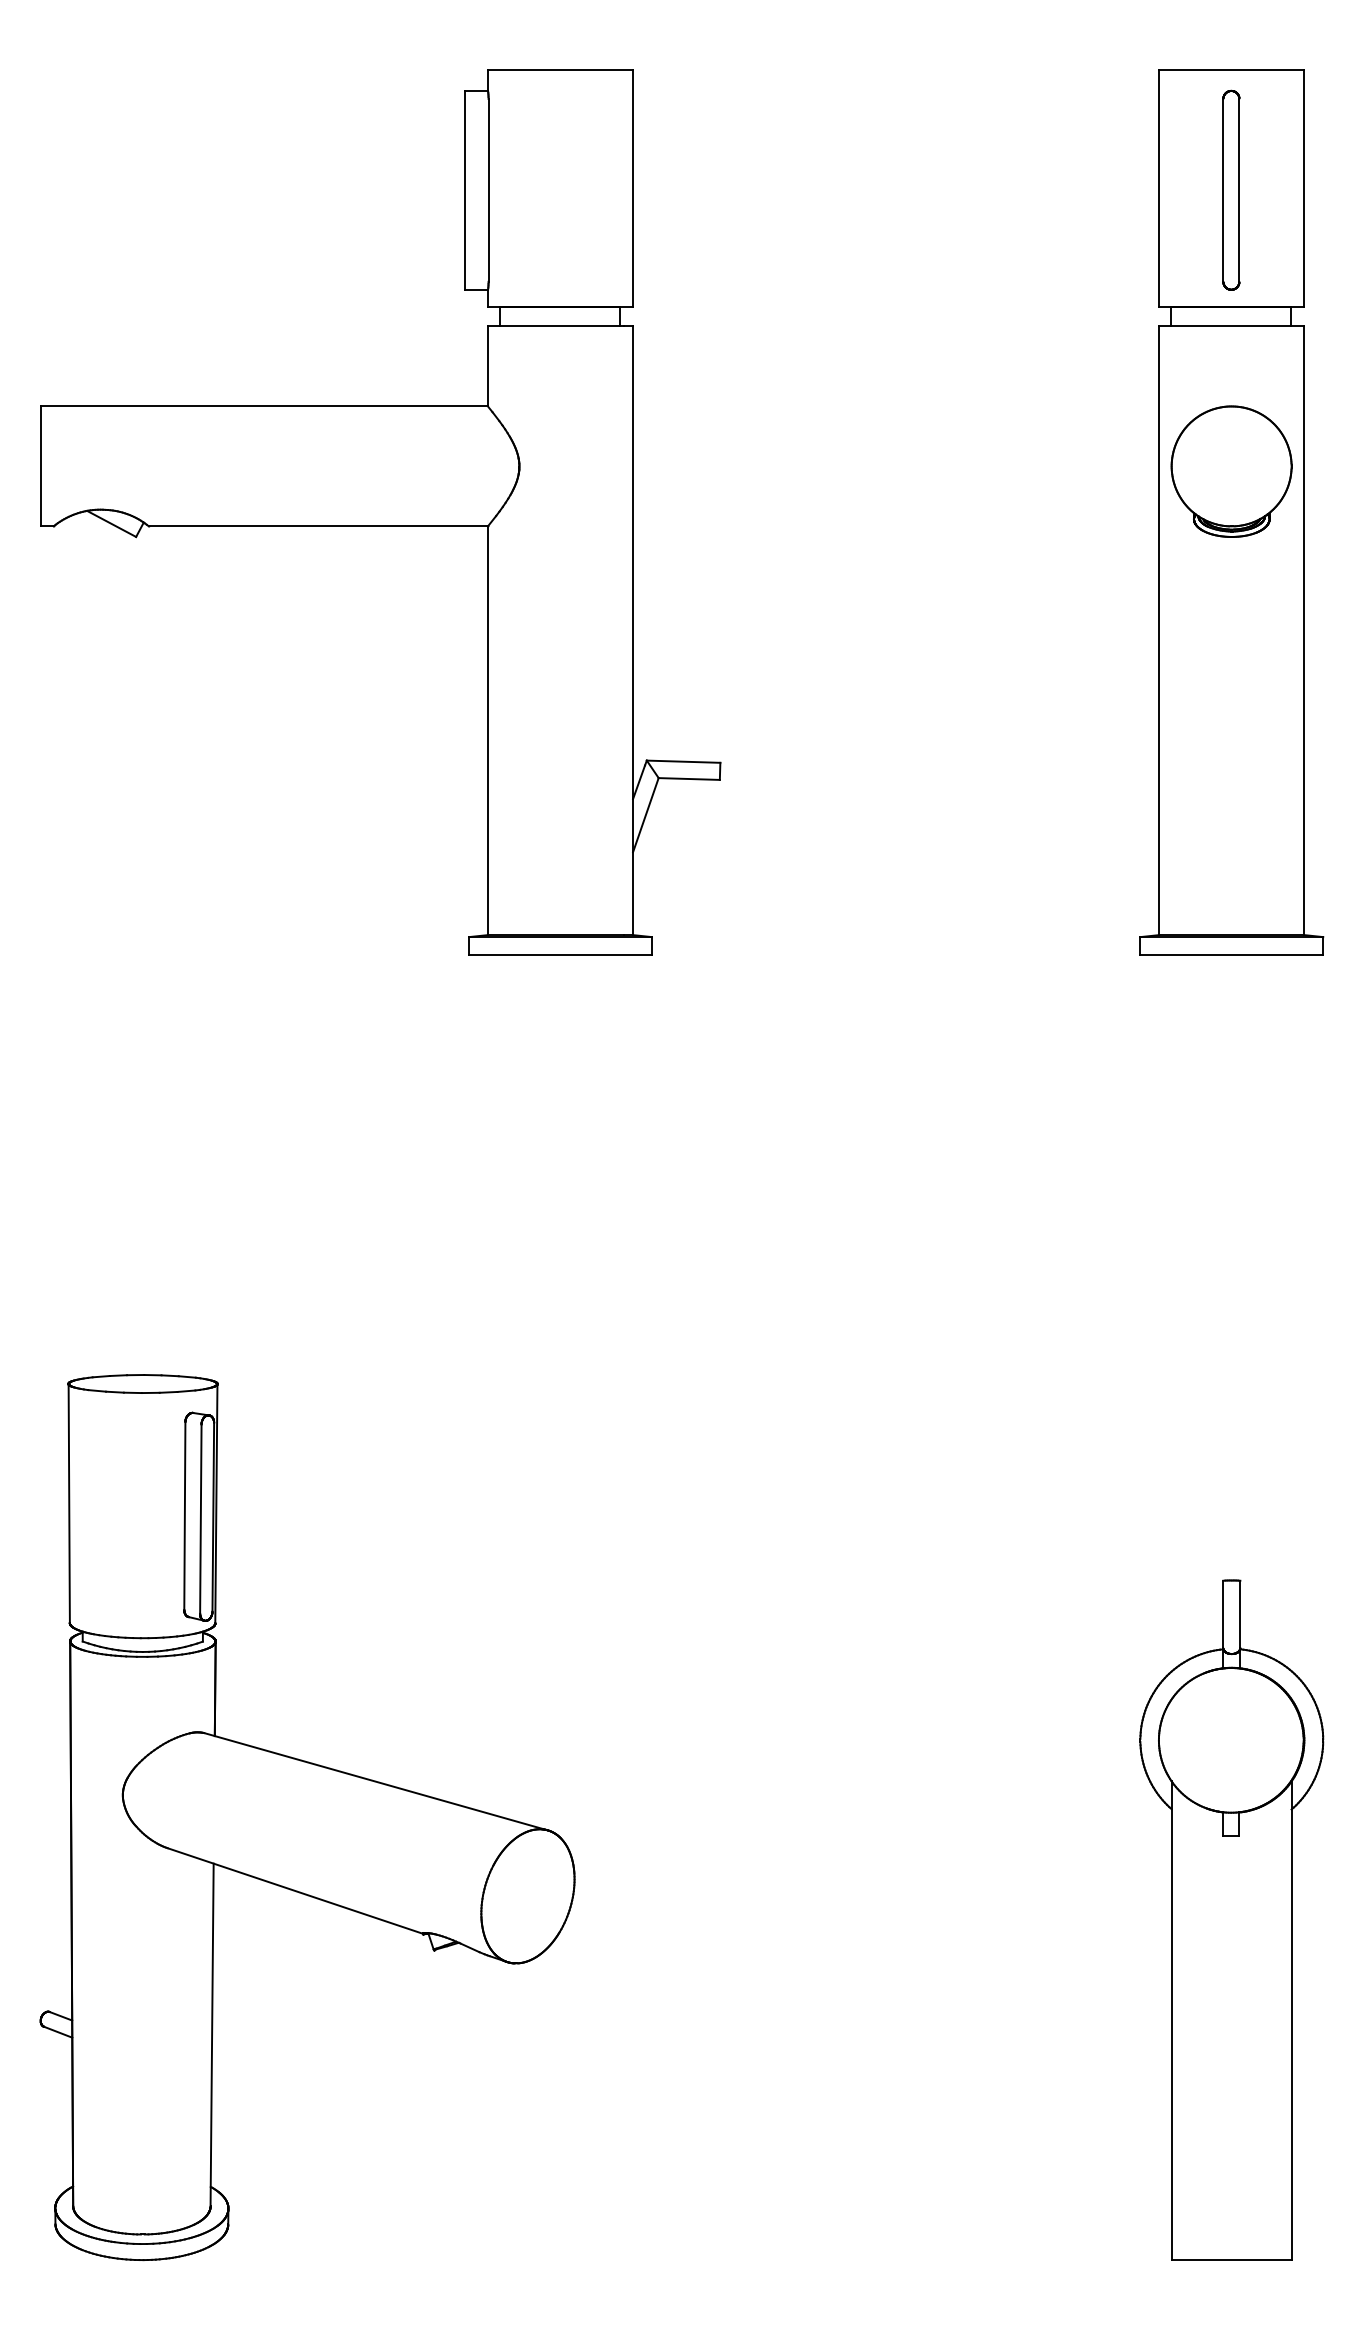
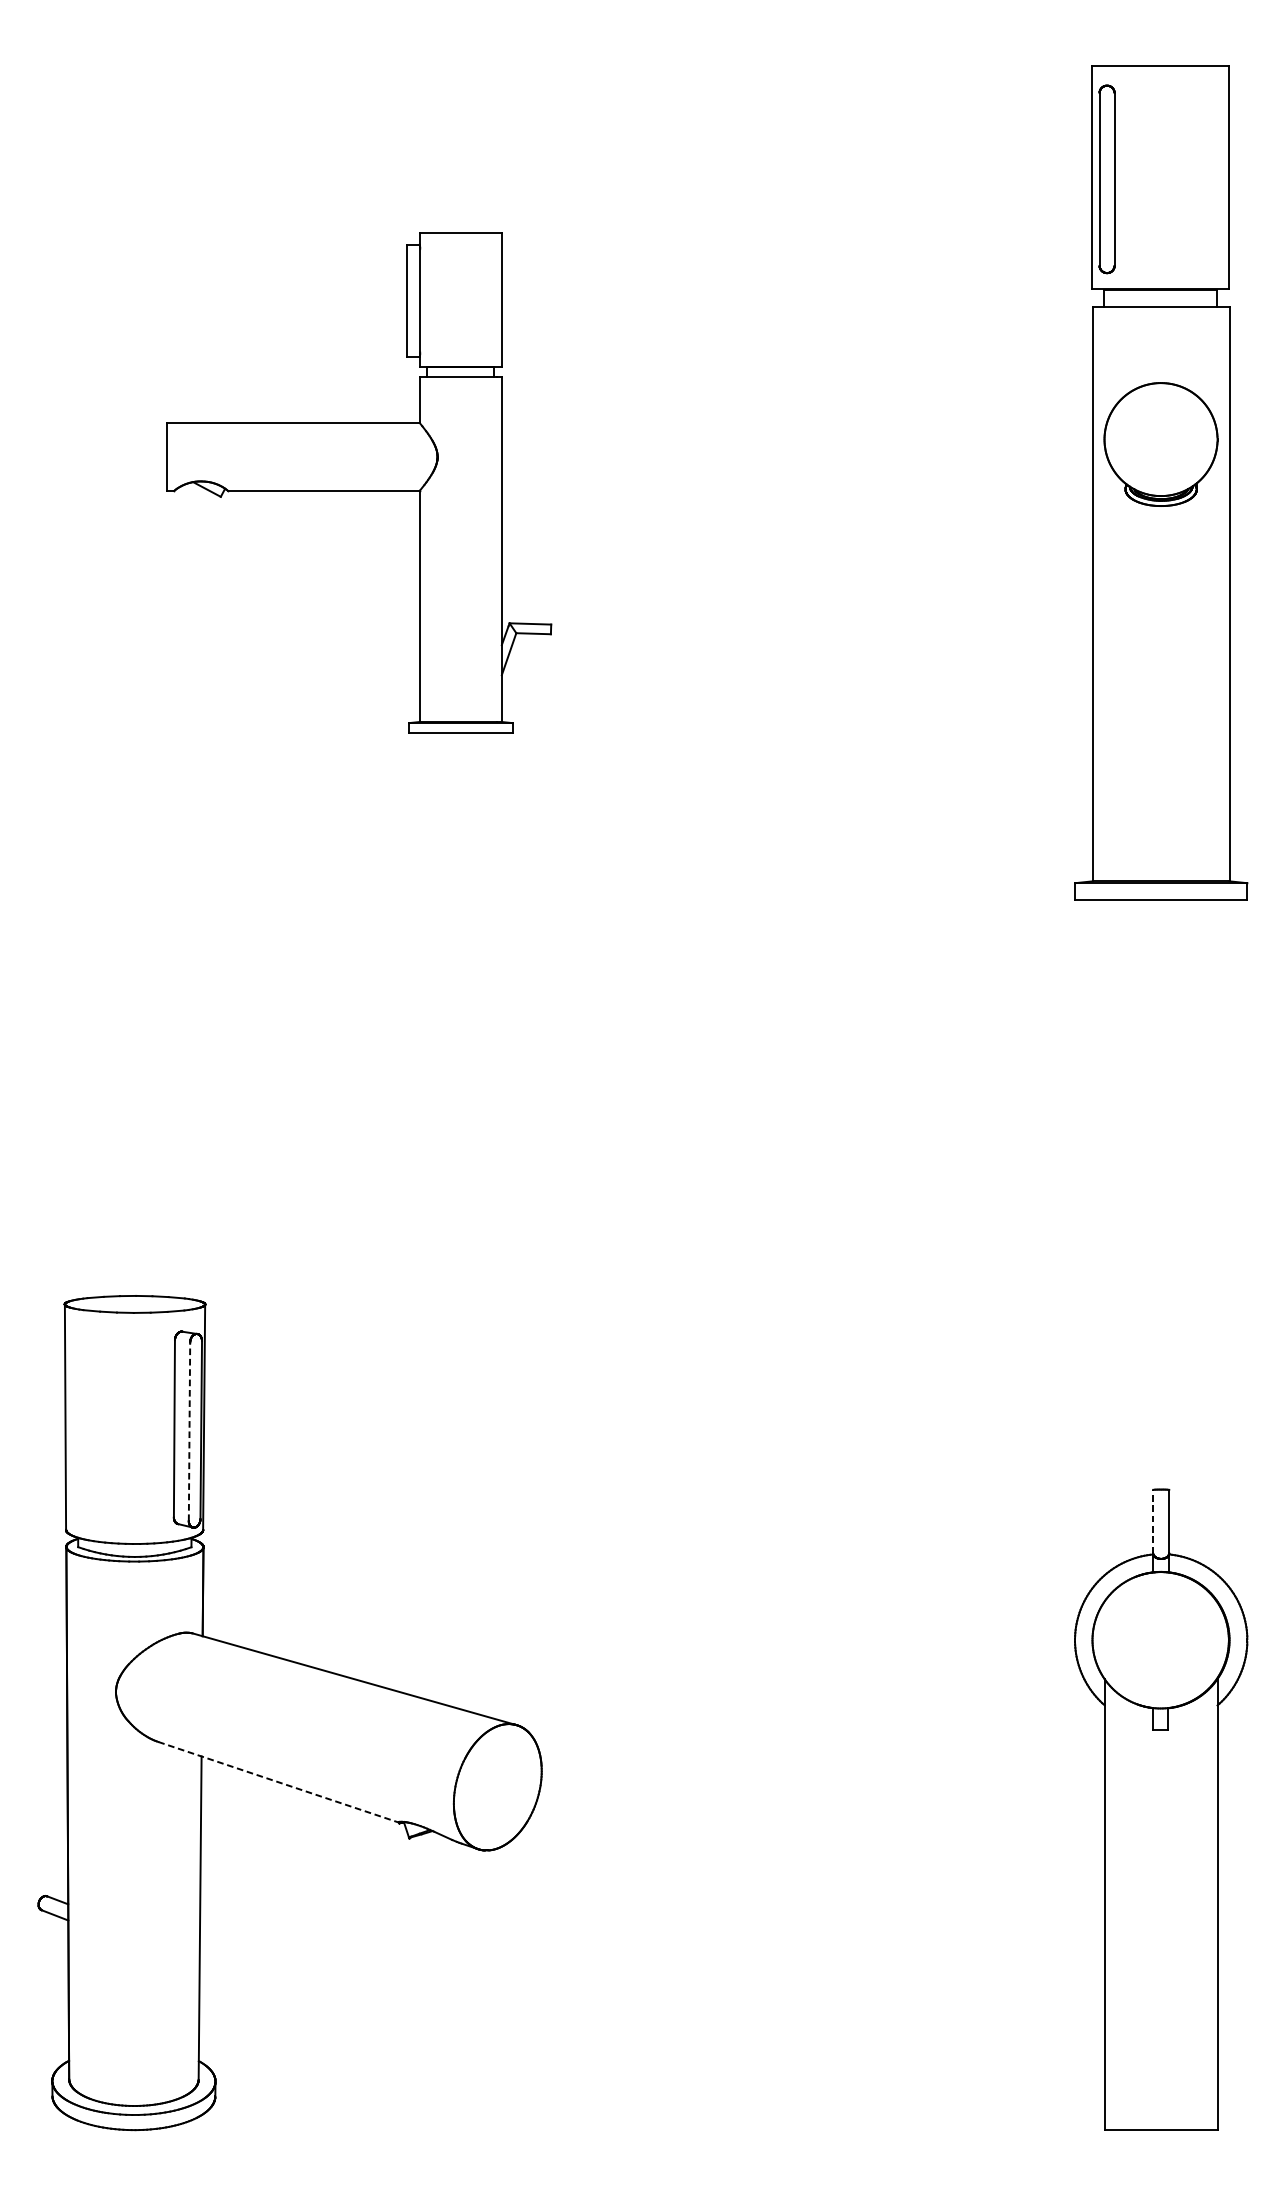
part: (1231, 189) -> (1107, 178), moved
part: (380, 512) -> (358, 483), size x0.6
line: (200, 1519) -> (189, 1432), solid -> dashed
line: (1223, 1614) -> (1153, 1521), solid -> dashed
line: (295, 1891) -> (278, 1782), solid -> dashed

